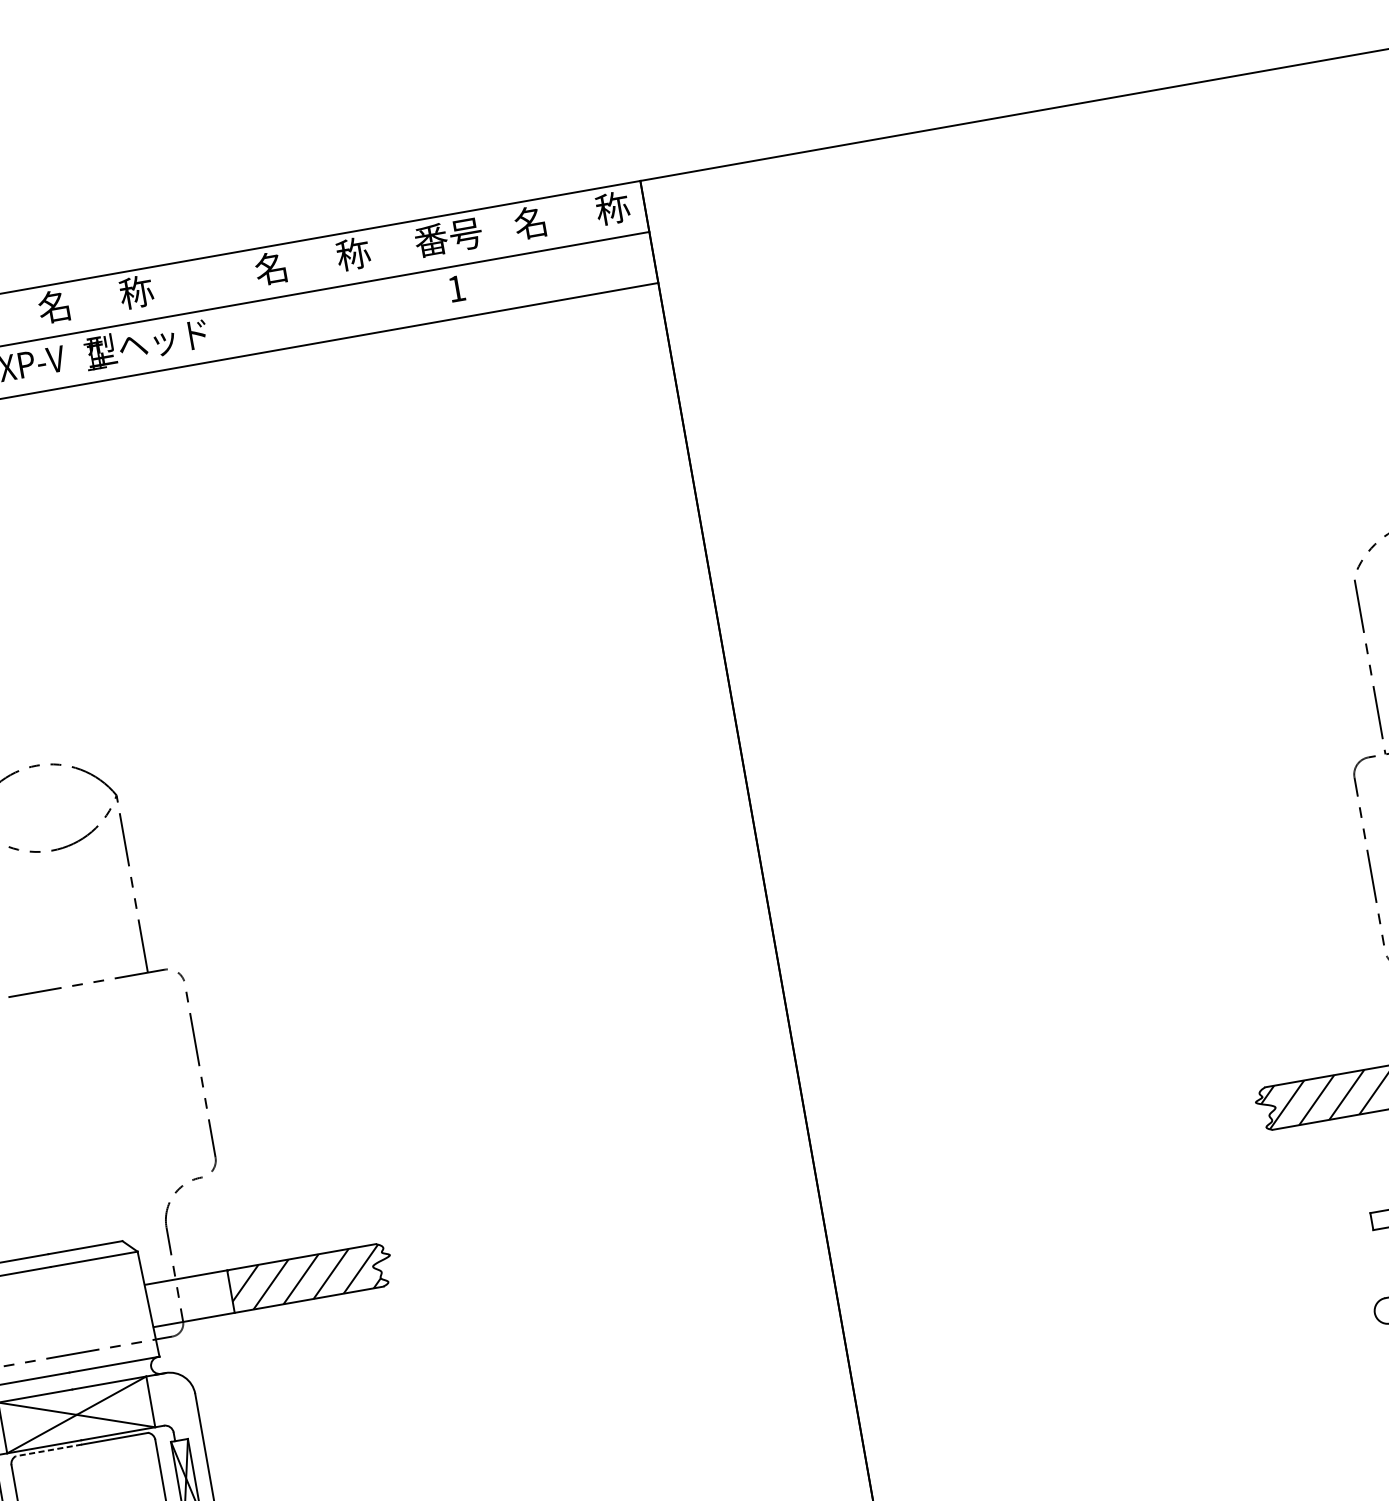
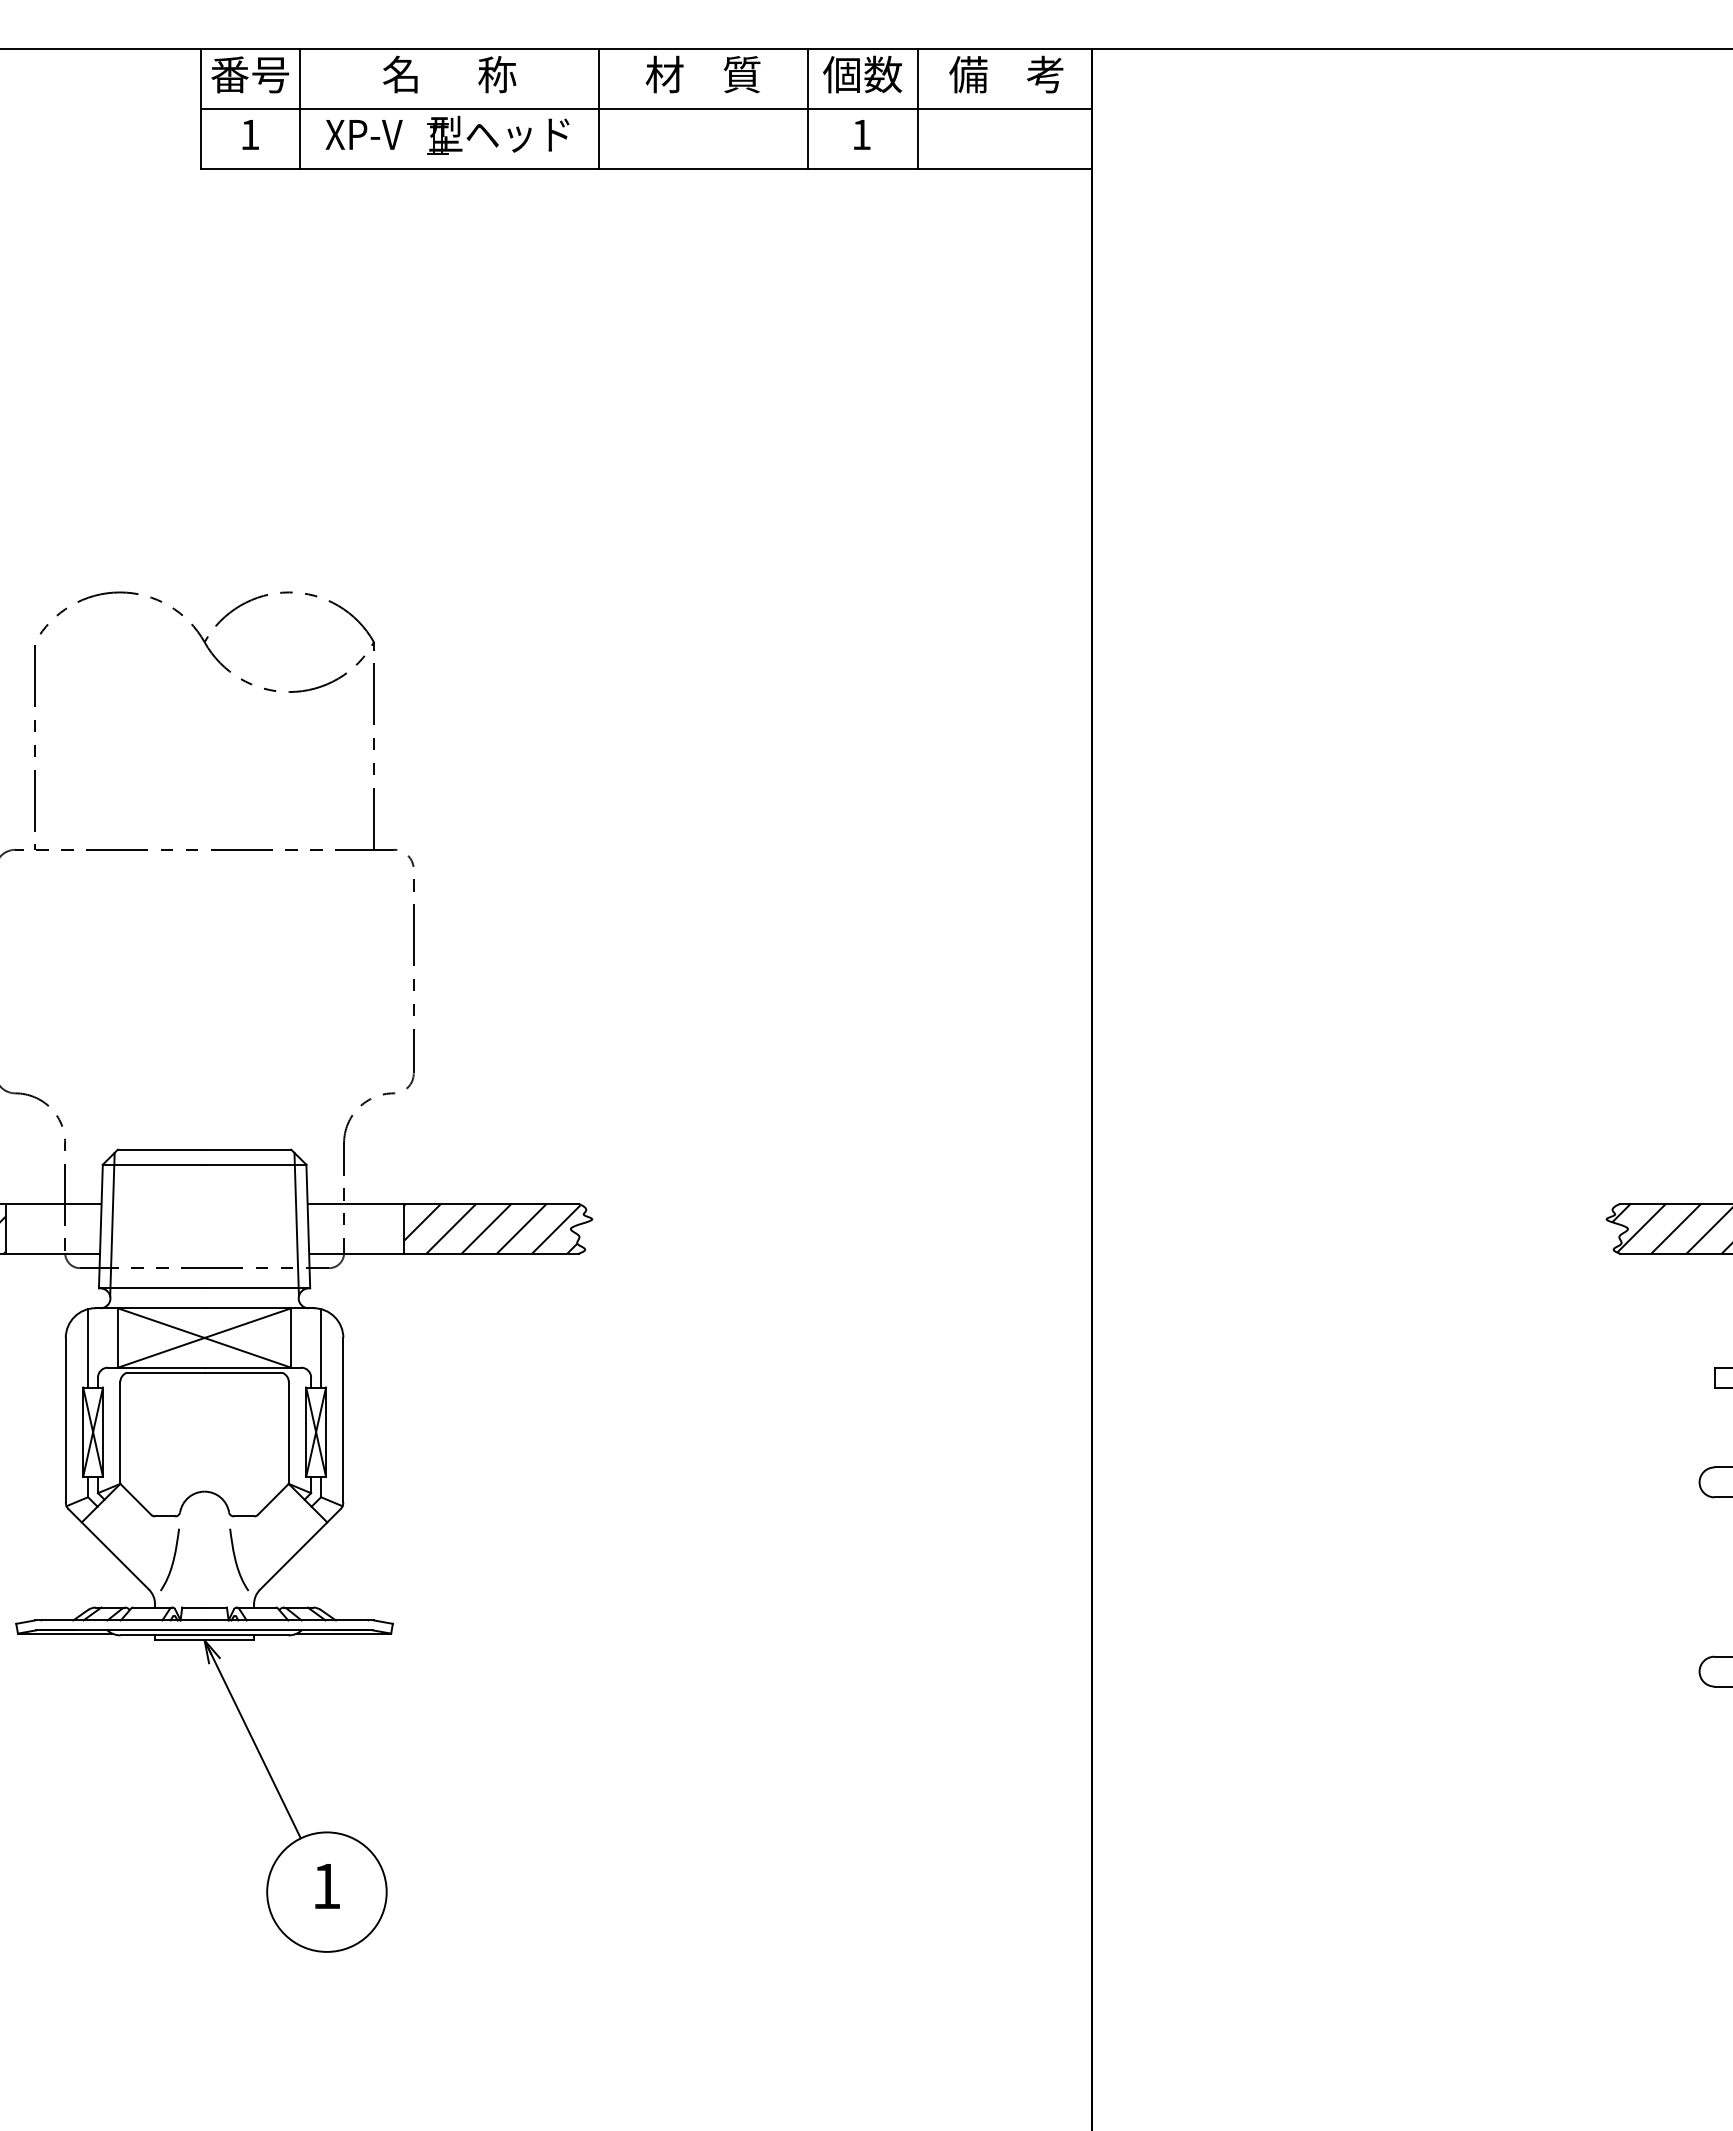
text: (572, 215) -> (1007, 74), 名      称 -> 備    考
text: (448, 237) -> (862, 74), 番号 -> 個数
line: (500, 257) -> (917, 108), added
text: (312, 261) -> (703, 74), 名      称 -> 材    質
line: (407, 274) -> (808, 108), added
line: (228, 305) -> (598, 108), added
line: (138, 1304) -> (296, 1224), added
line: (178, 1406) -> (321, 1348), added
line: (48, 1450) -> (165, 1372), dashed -> solid

